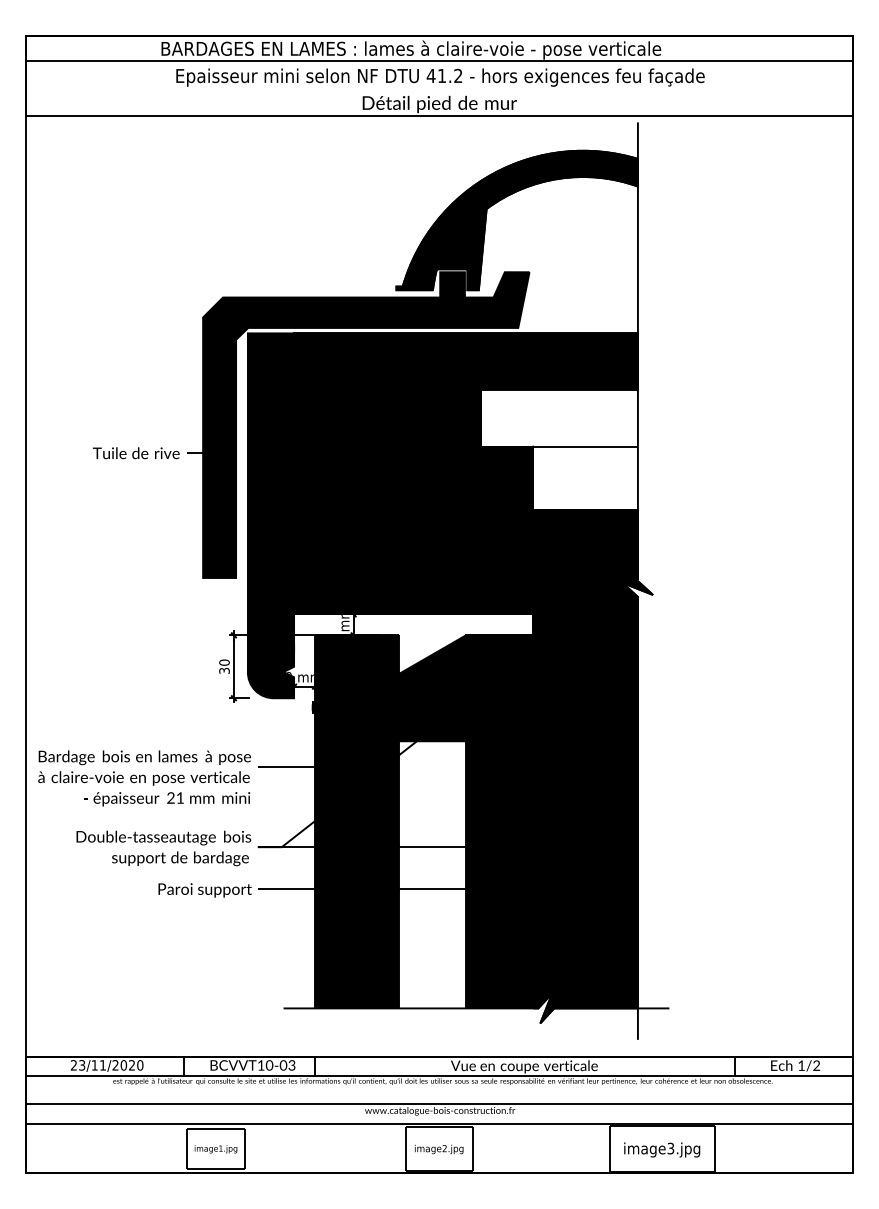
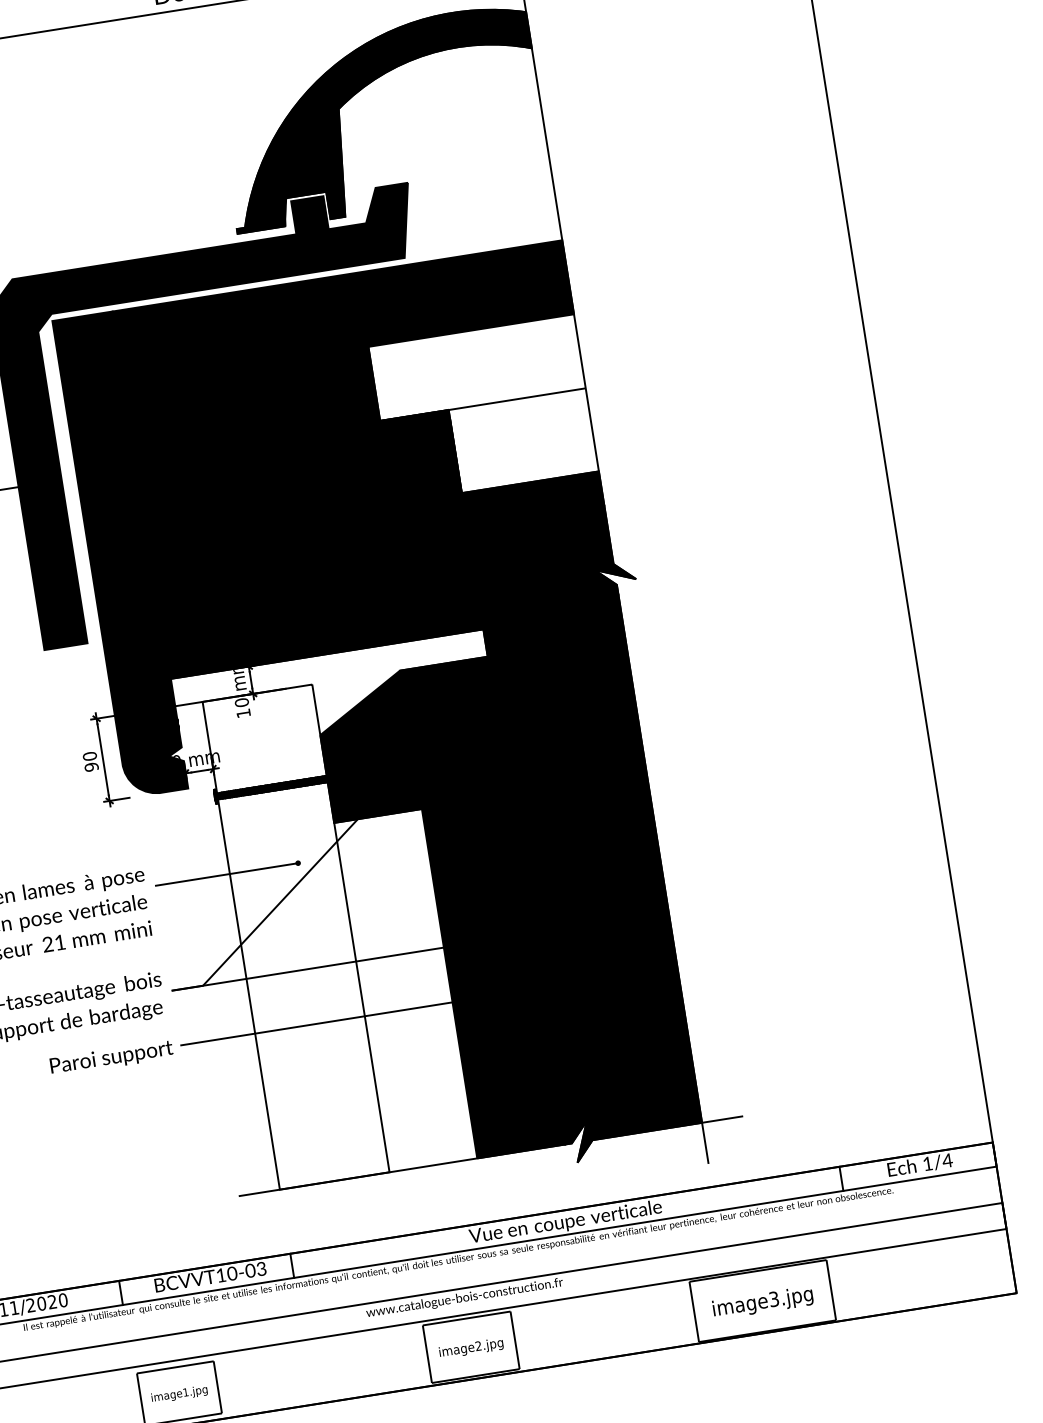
text: (224, 670) -> (91, 766), 30 -> 90
fill: (356, 821) -> (295, 936), removed
text: (816, 1065) -> (947, 1160), 1/2 -> 1/4

